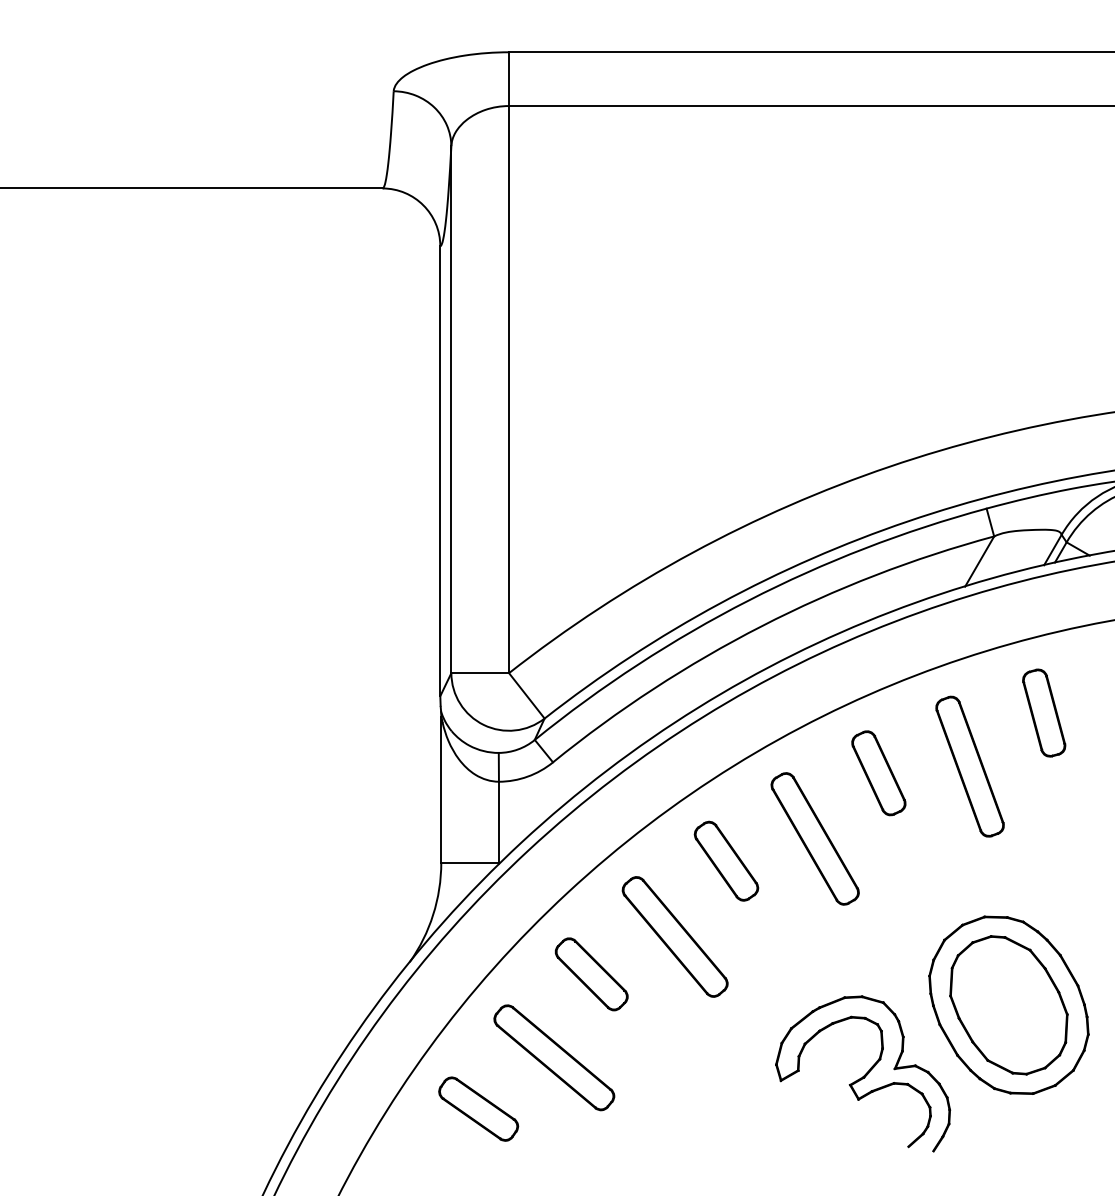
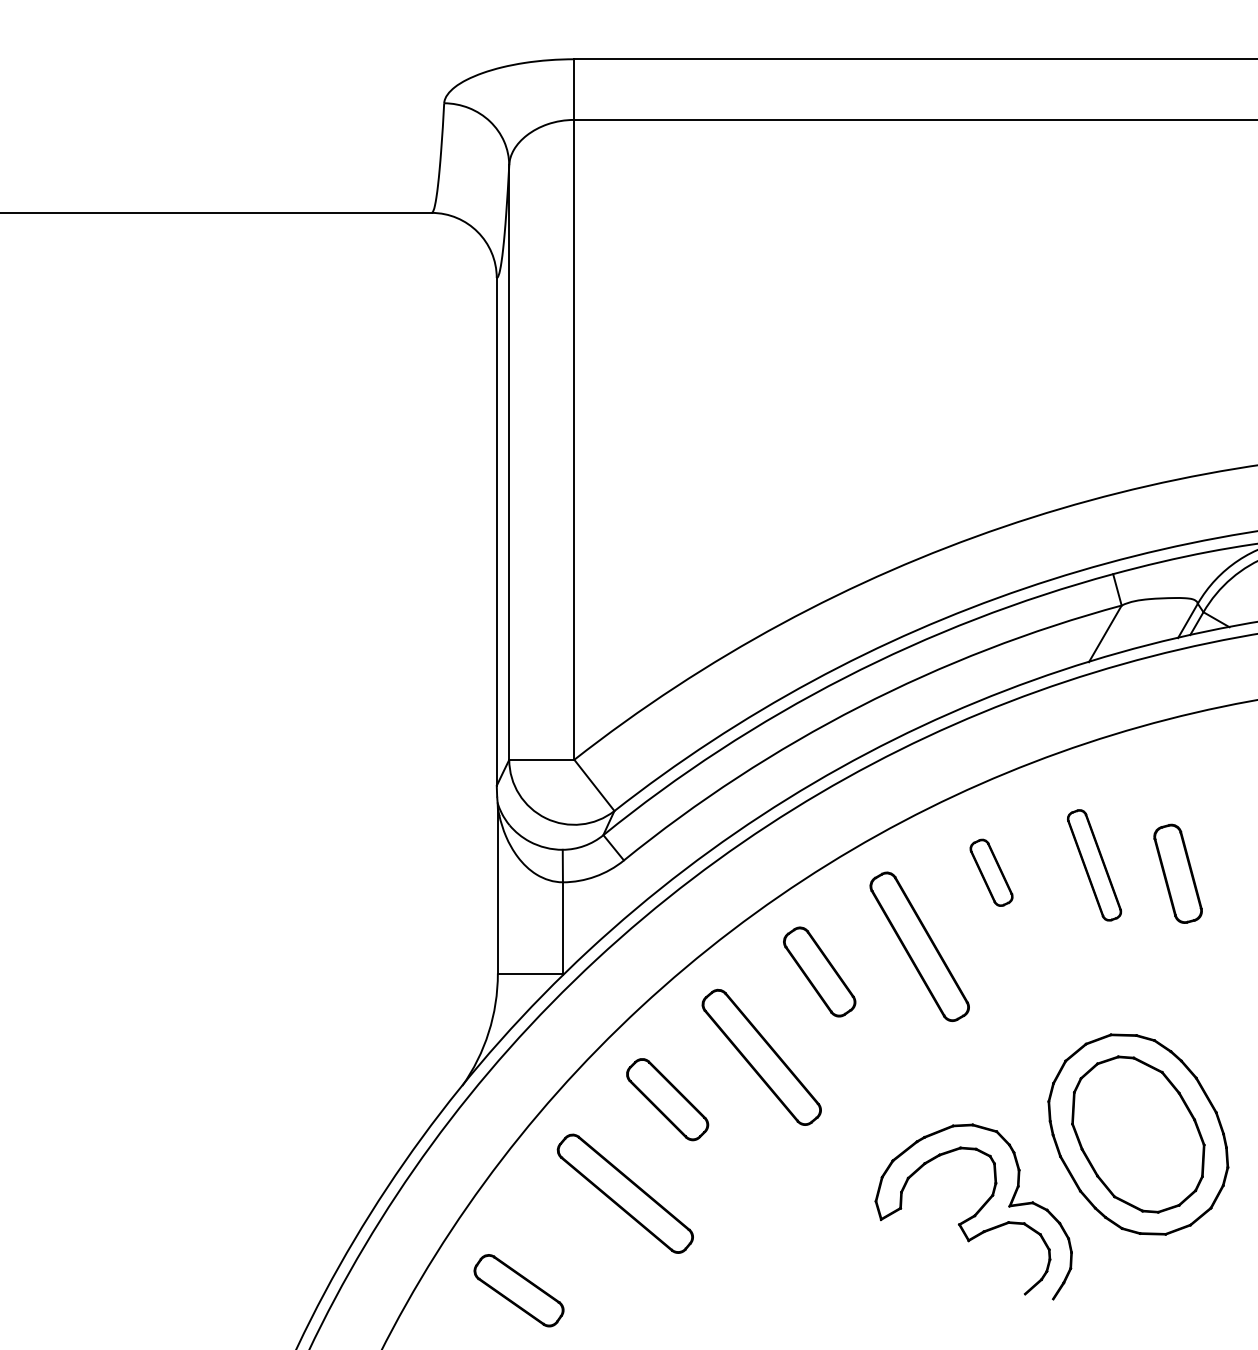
part: (1043, 712) -> (1177, 873), moved
part: (970, 766) -> (1094, 865), size x0.7
part: (878, 773) -> (991, 872), size x0.7
part: (478, 1108) -> (518, 1290), moved

